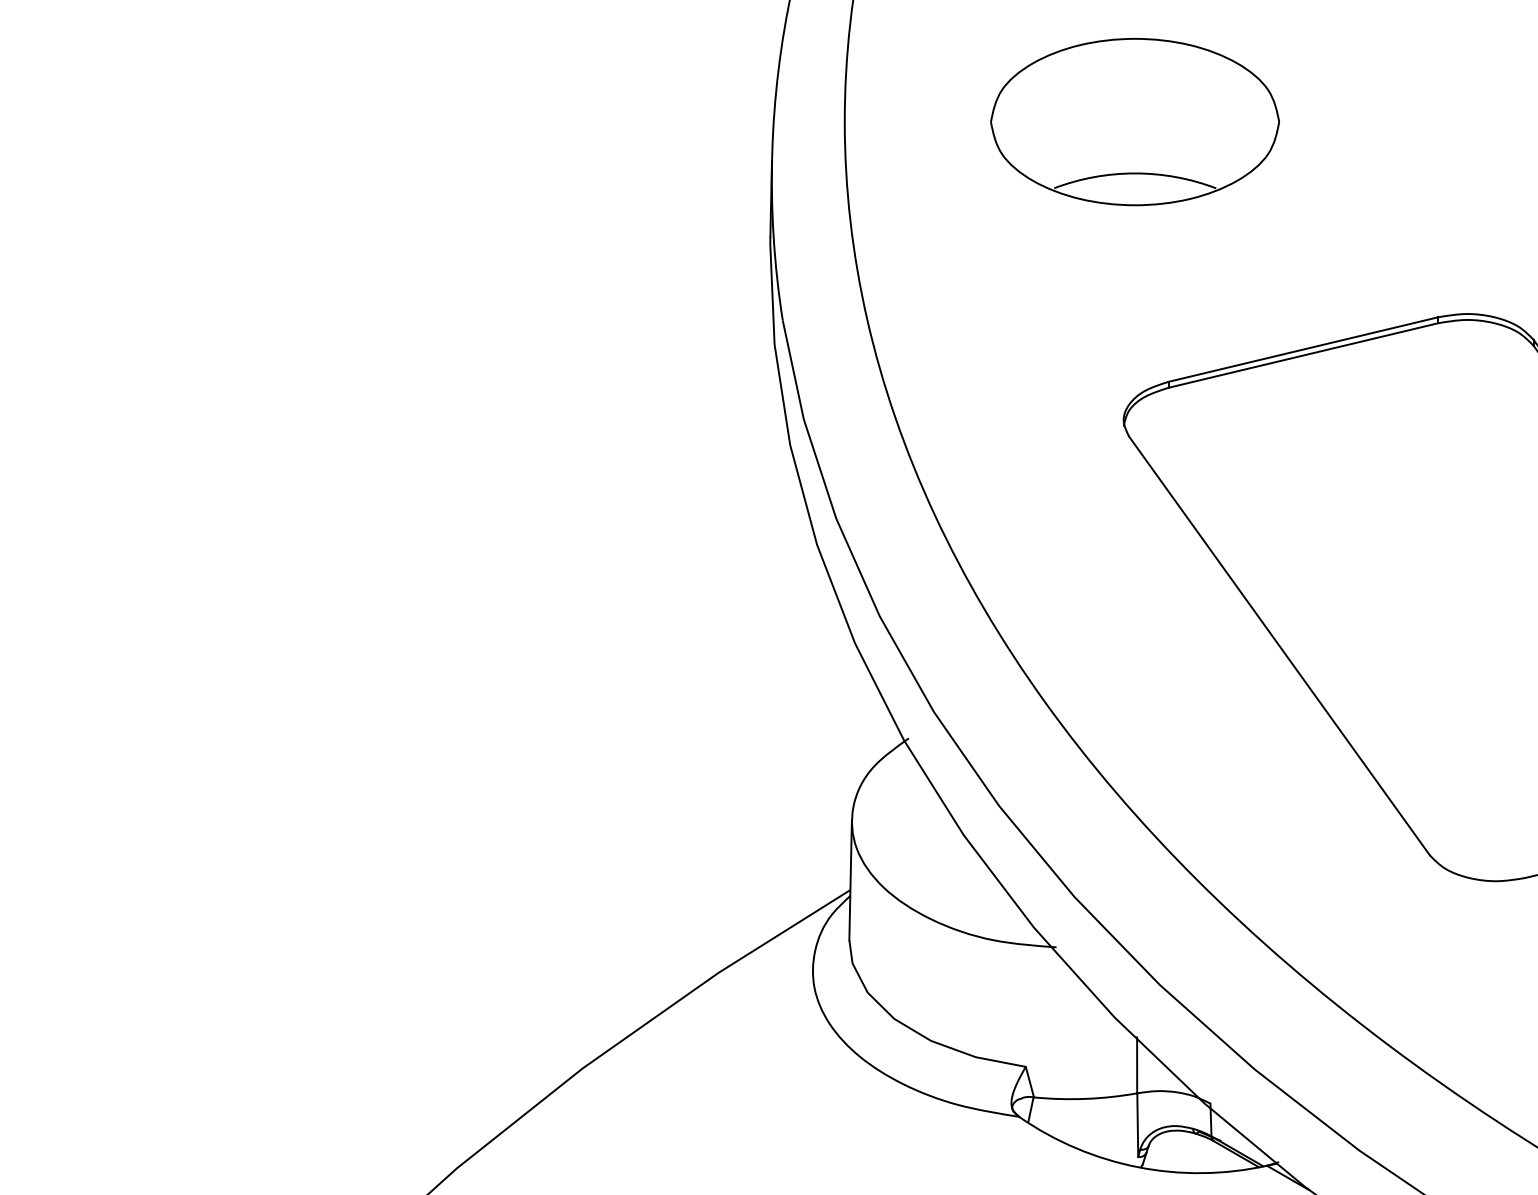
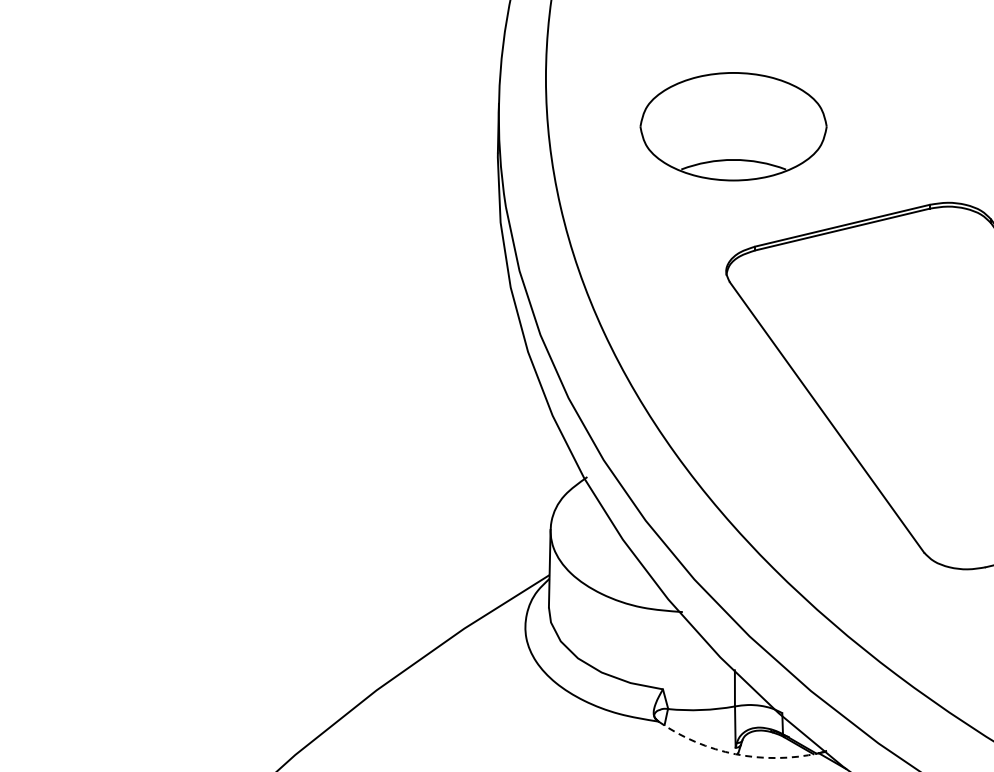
part: (1134, 121) -> (733, 126), moved
arc: (1138, 1167) -> (735, 754), solid -> dashed

